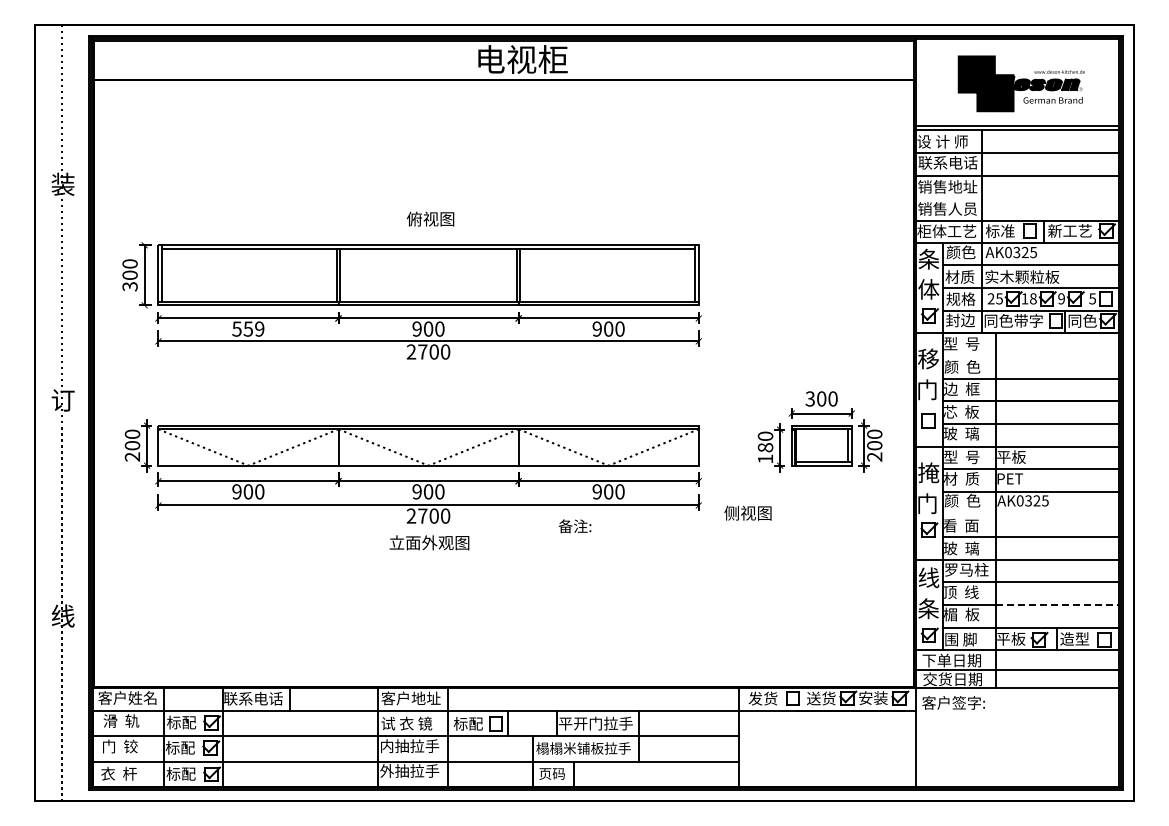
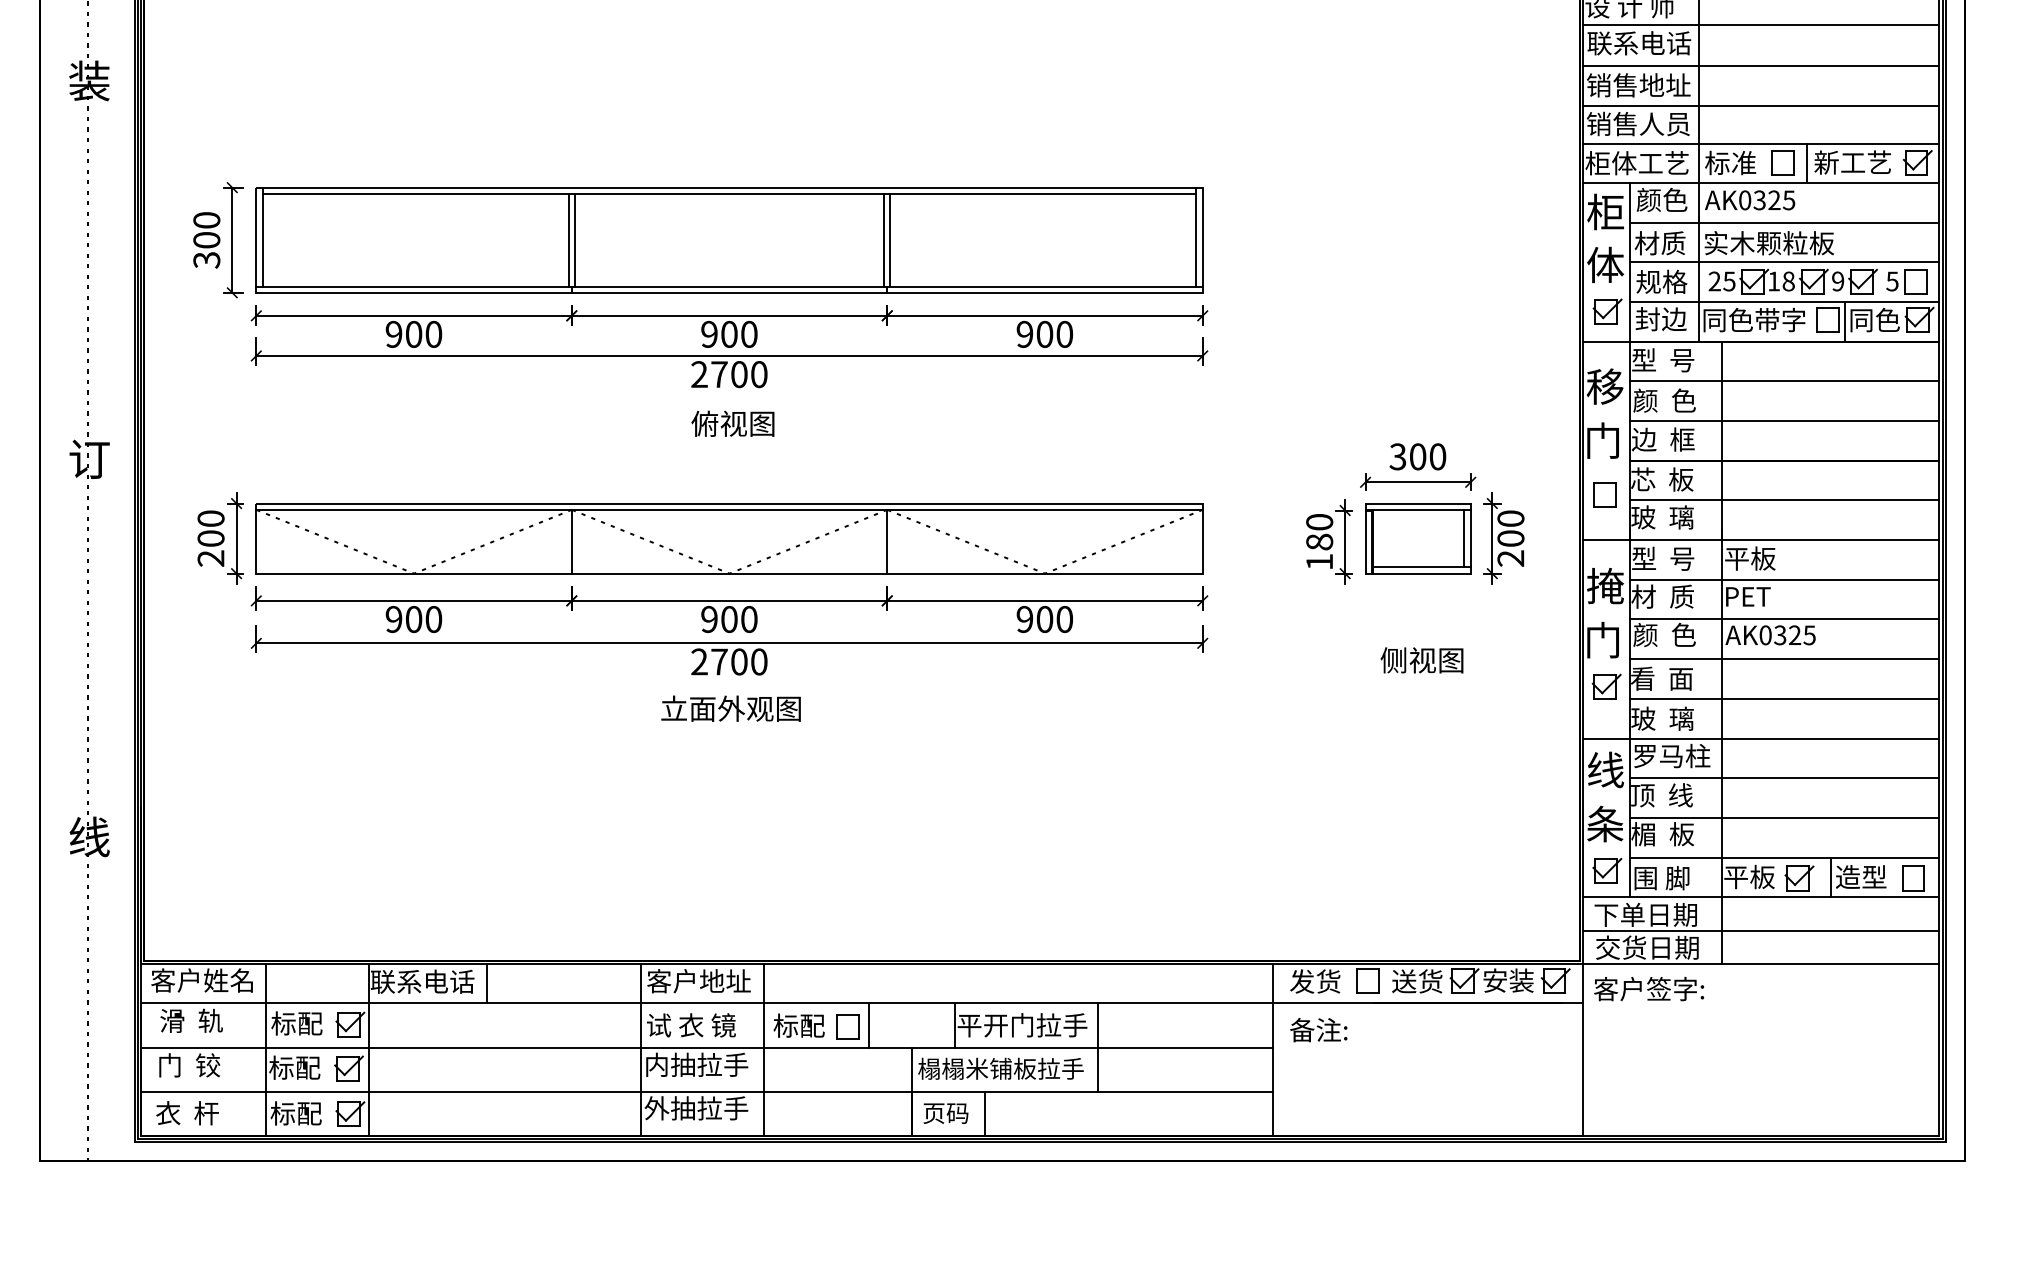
line: (1017, 198) -> (1760, 105), added
text: (430, 218) -> (732, 422), moved
text: (928, 258) -> (1605, 210), 条 -> 柜
text: (248, 328) -> (414, 333), 559 -> 900
line: (1030, 355) -> (1783, 380), added
text: (747, 512) -> (1421, 659), moved
line: (1030, 514) -> (1783, 659), added
text: (575, 526) -> (1319, 1030), moved
line: (1057, 605) -> (1830, 818), dashed -> solid

